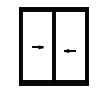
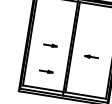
part: (37, 67) -> (45, 71), added

